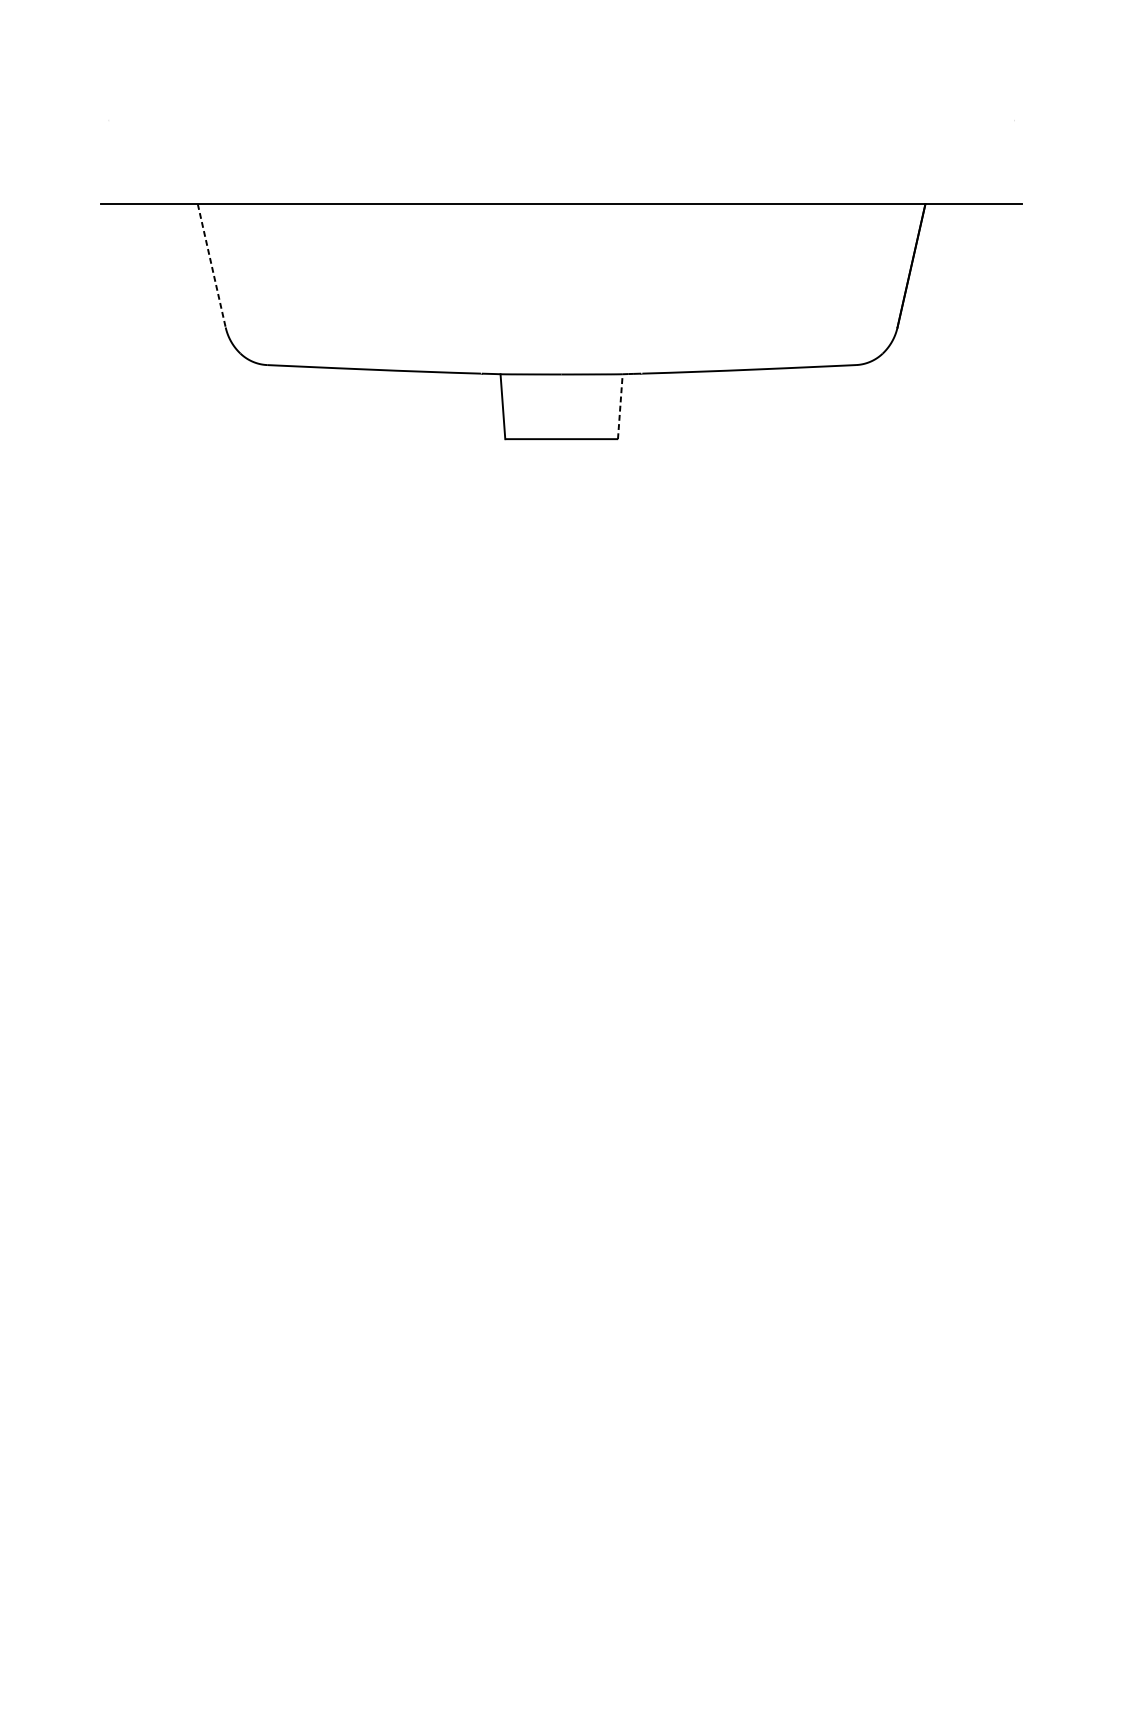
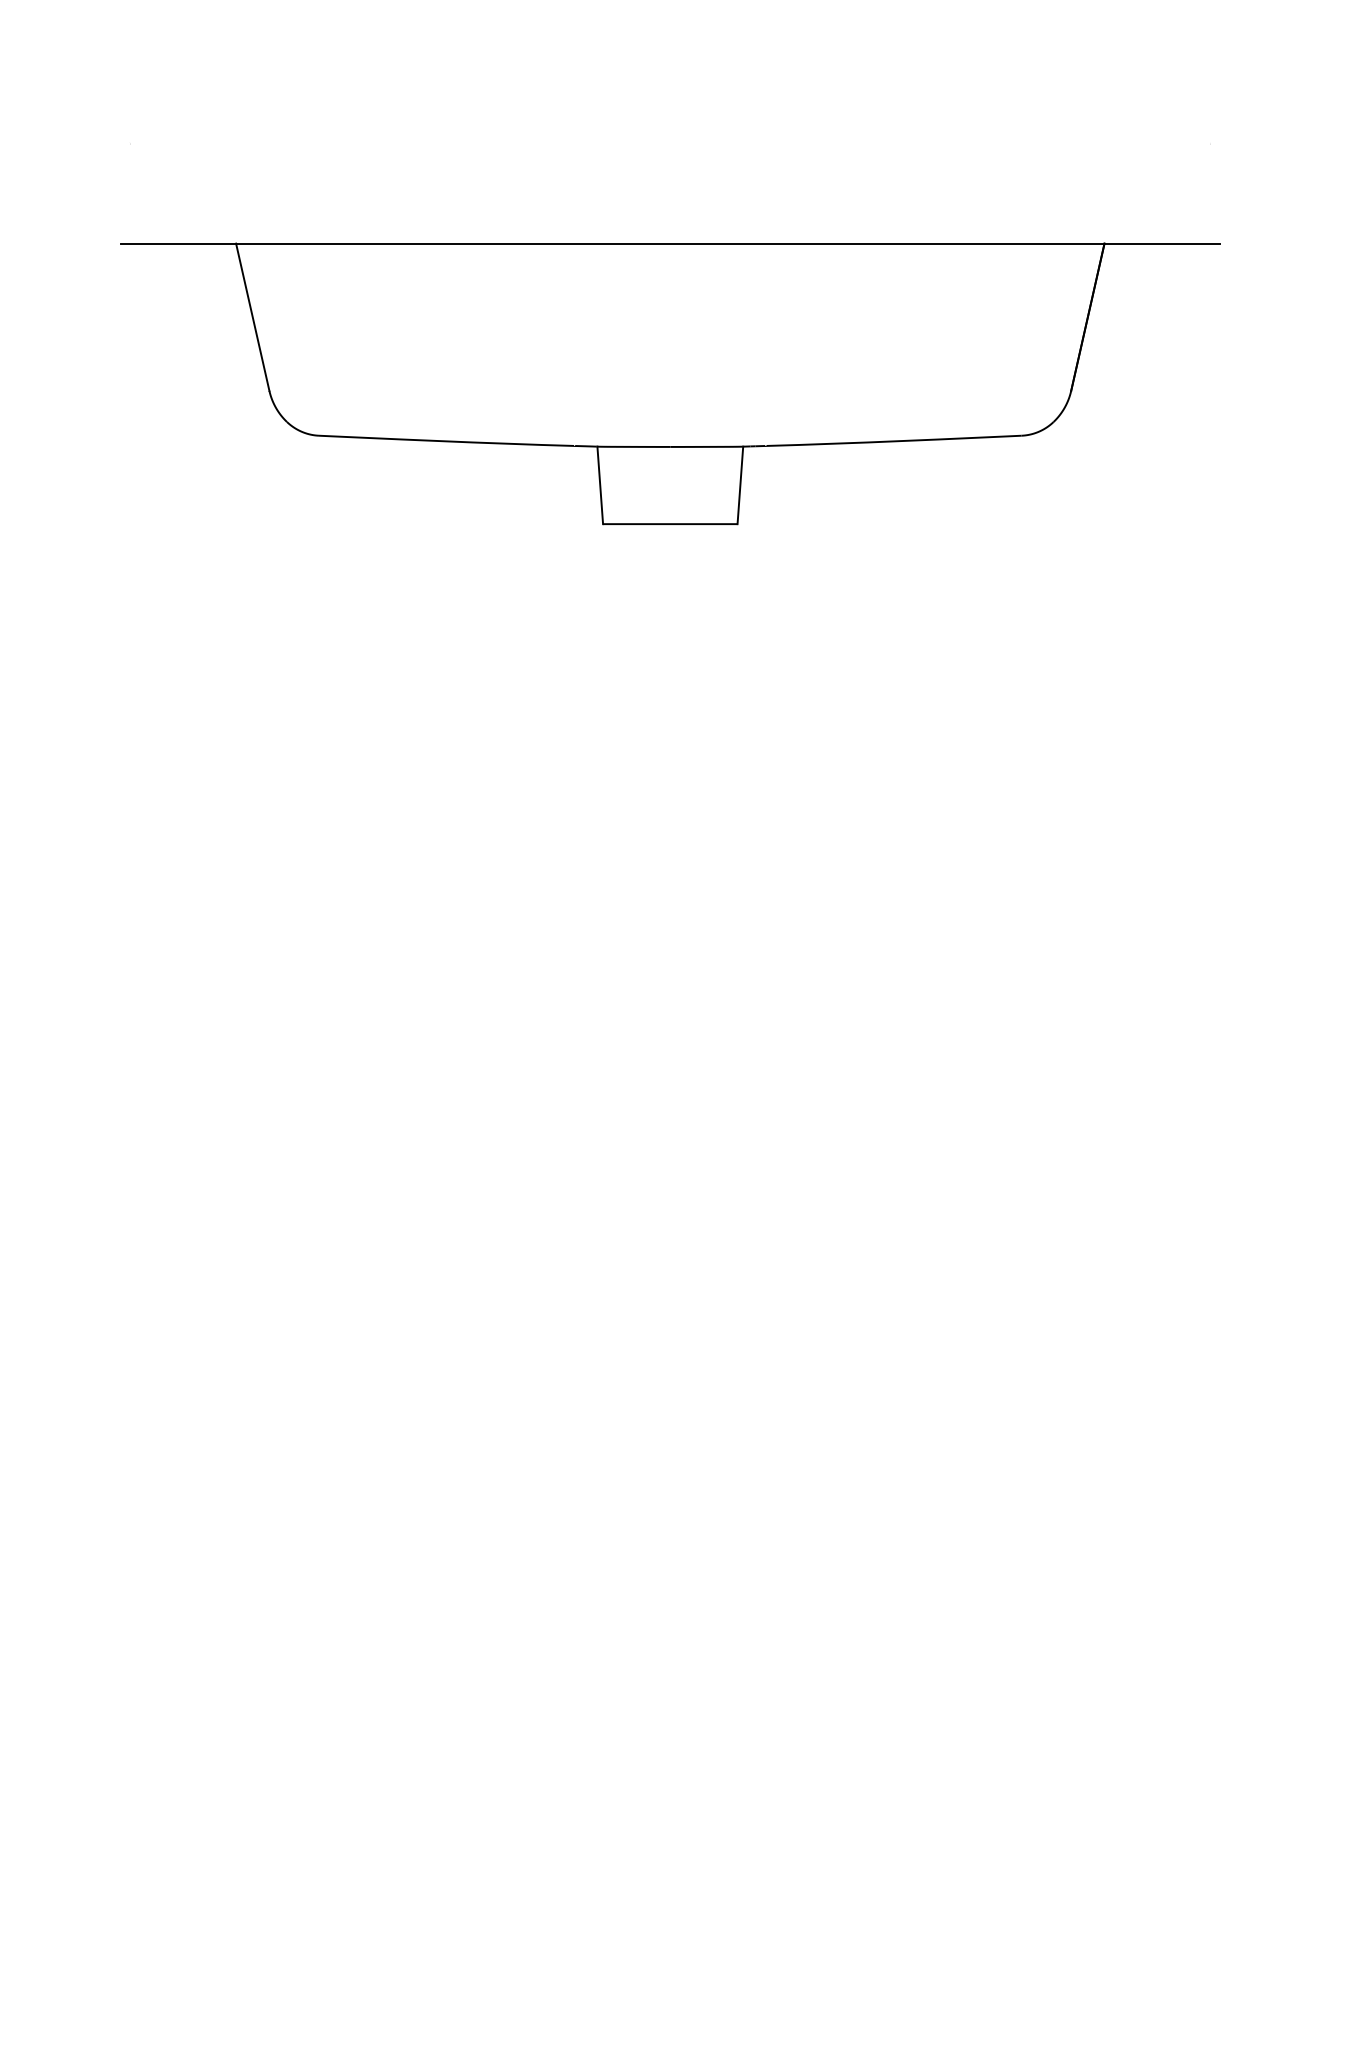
line: (211, 266) -> (252, 317), dashed -> solid
line: (620, 406) -> (740, 485), dashed -> solid

